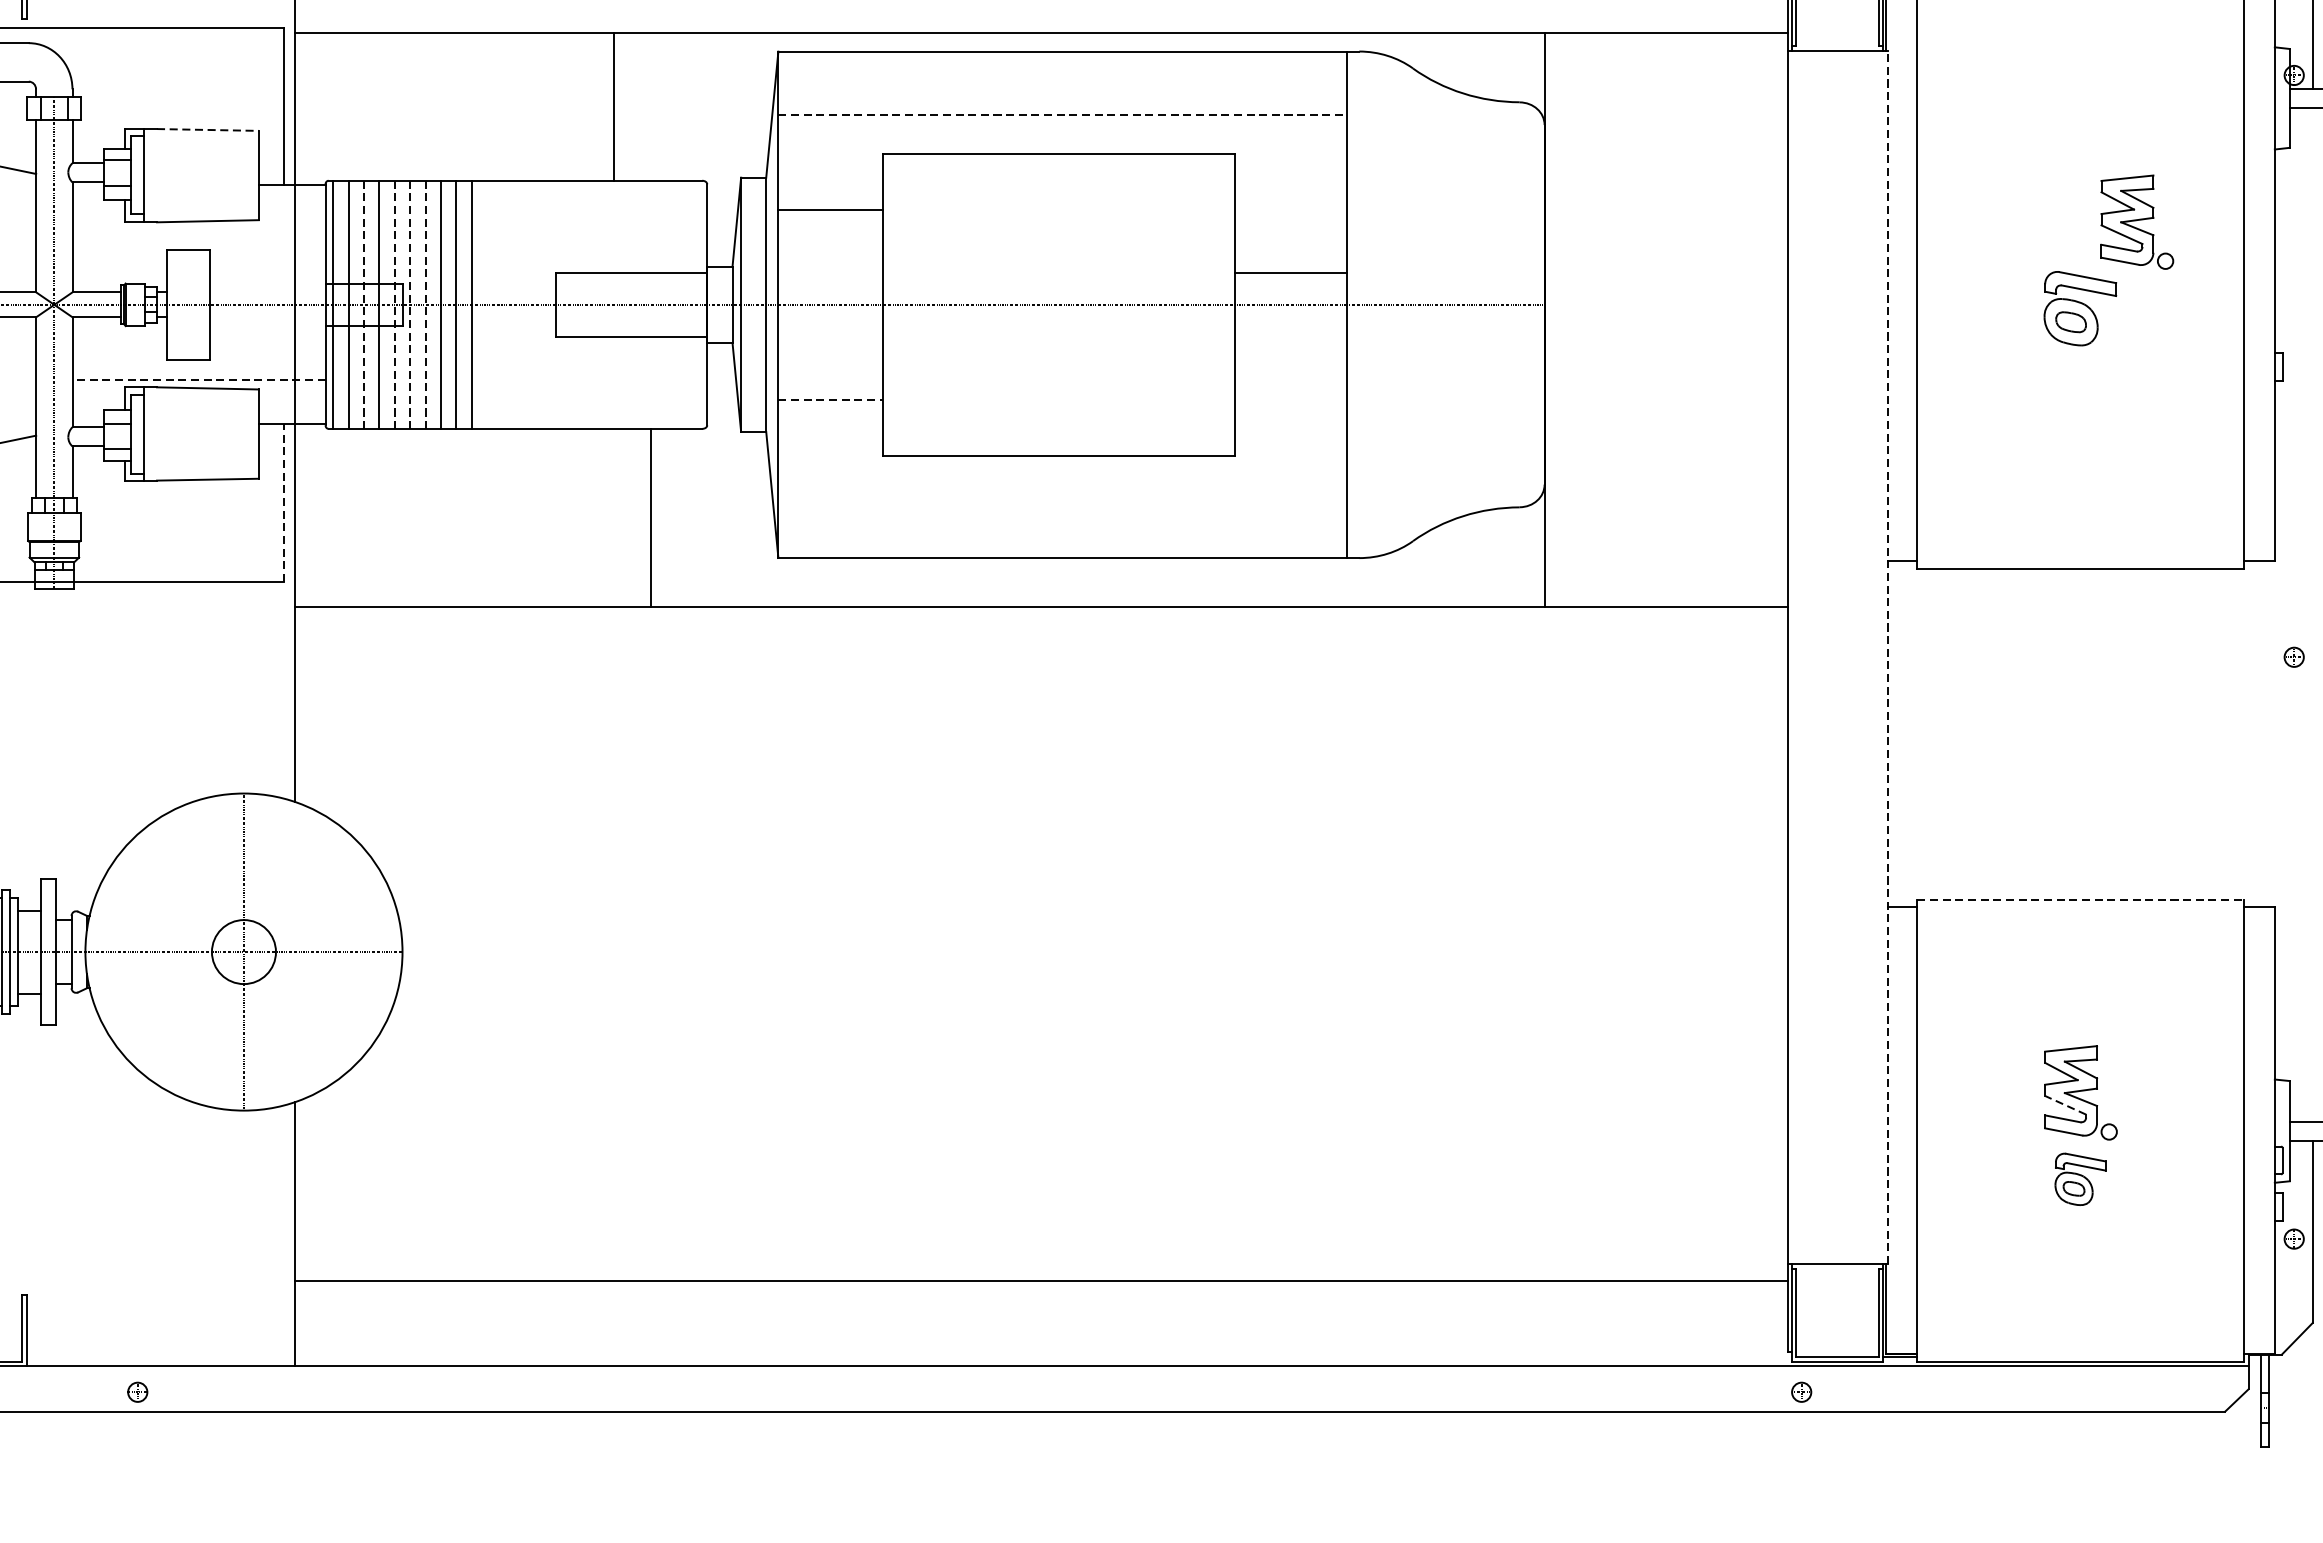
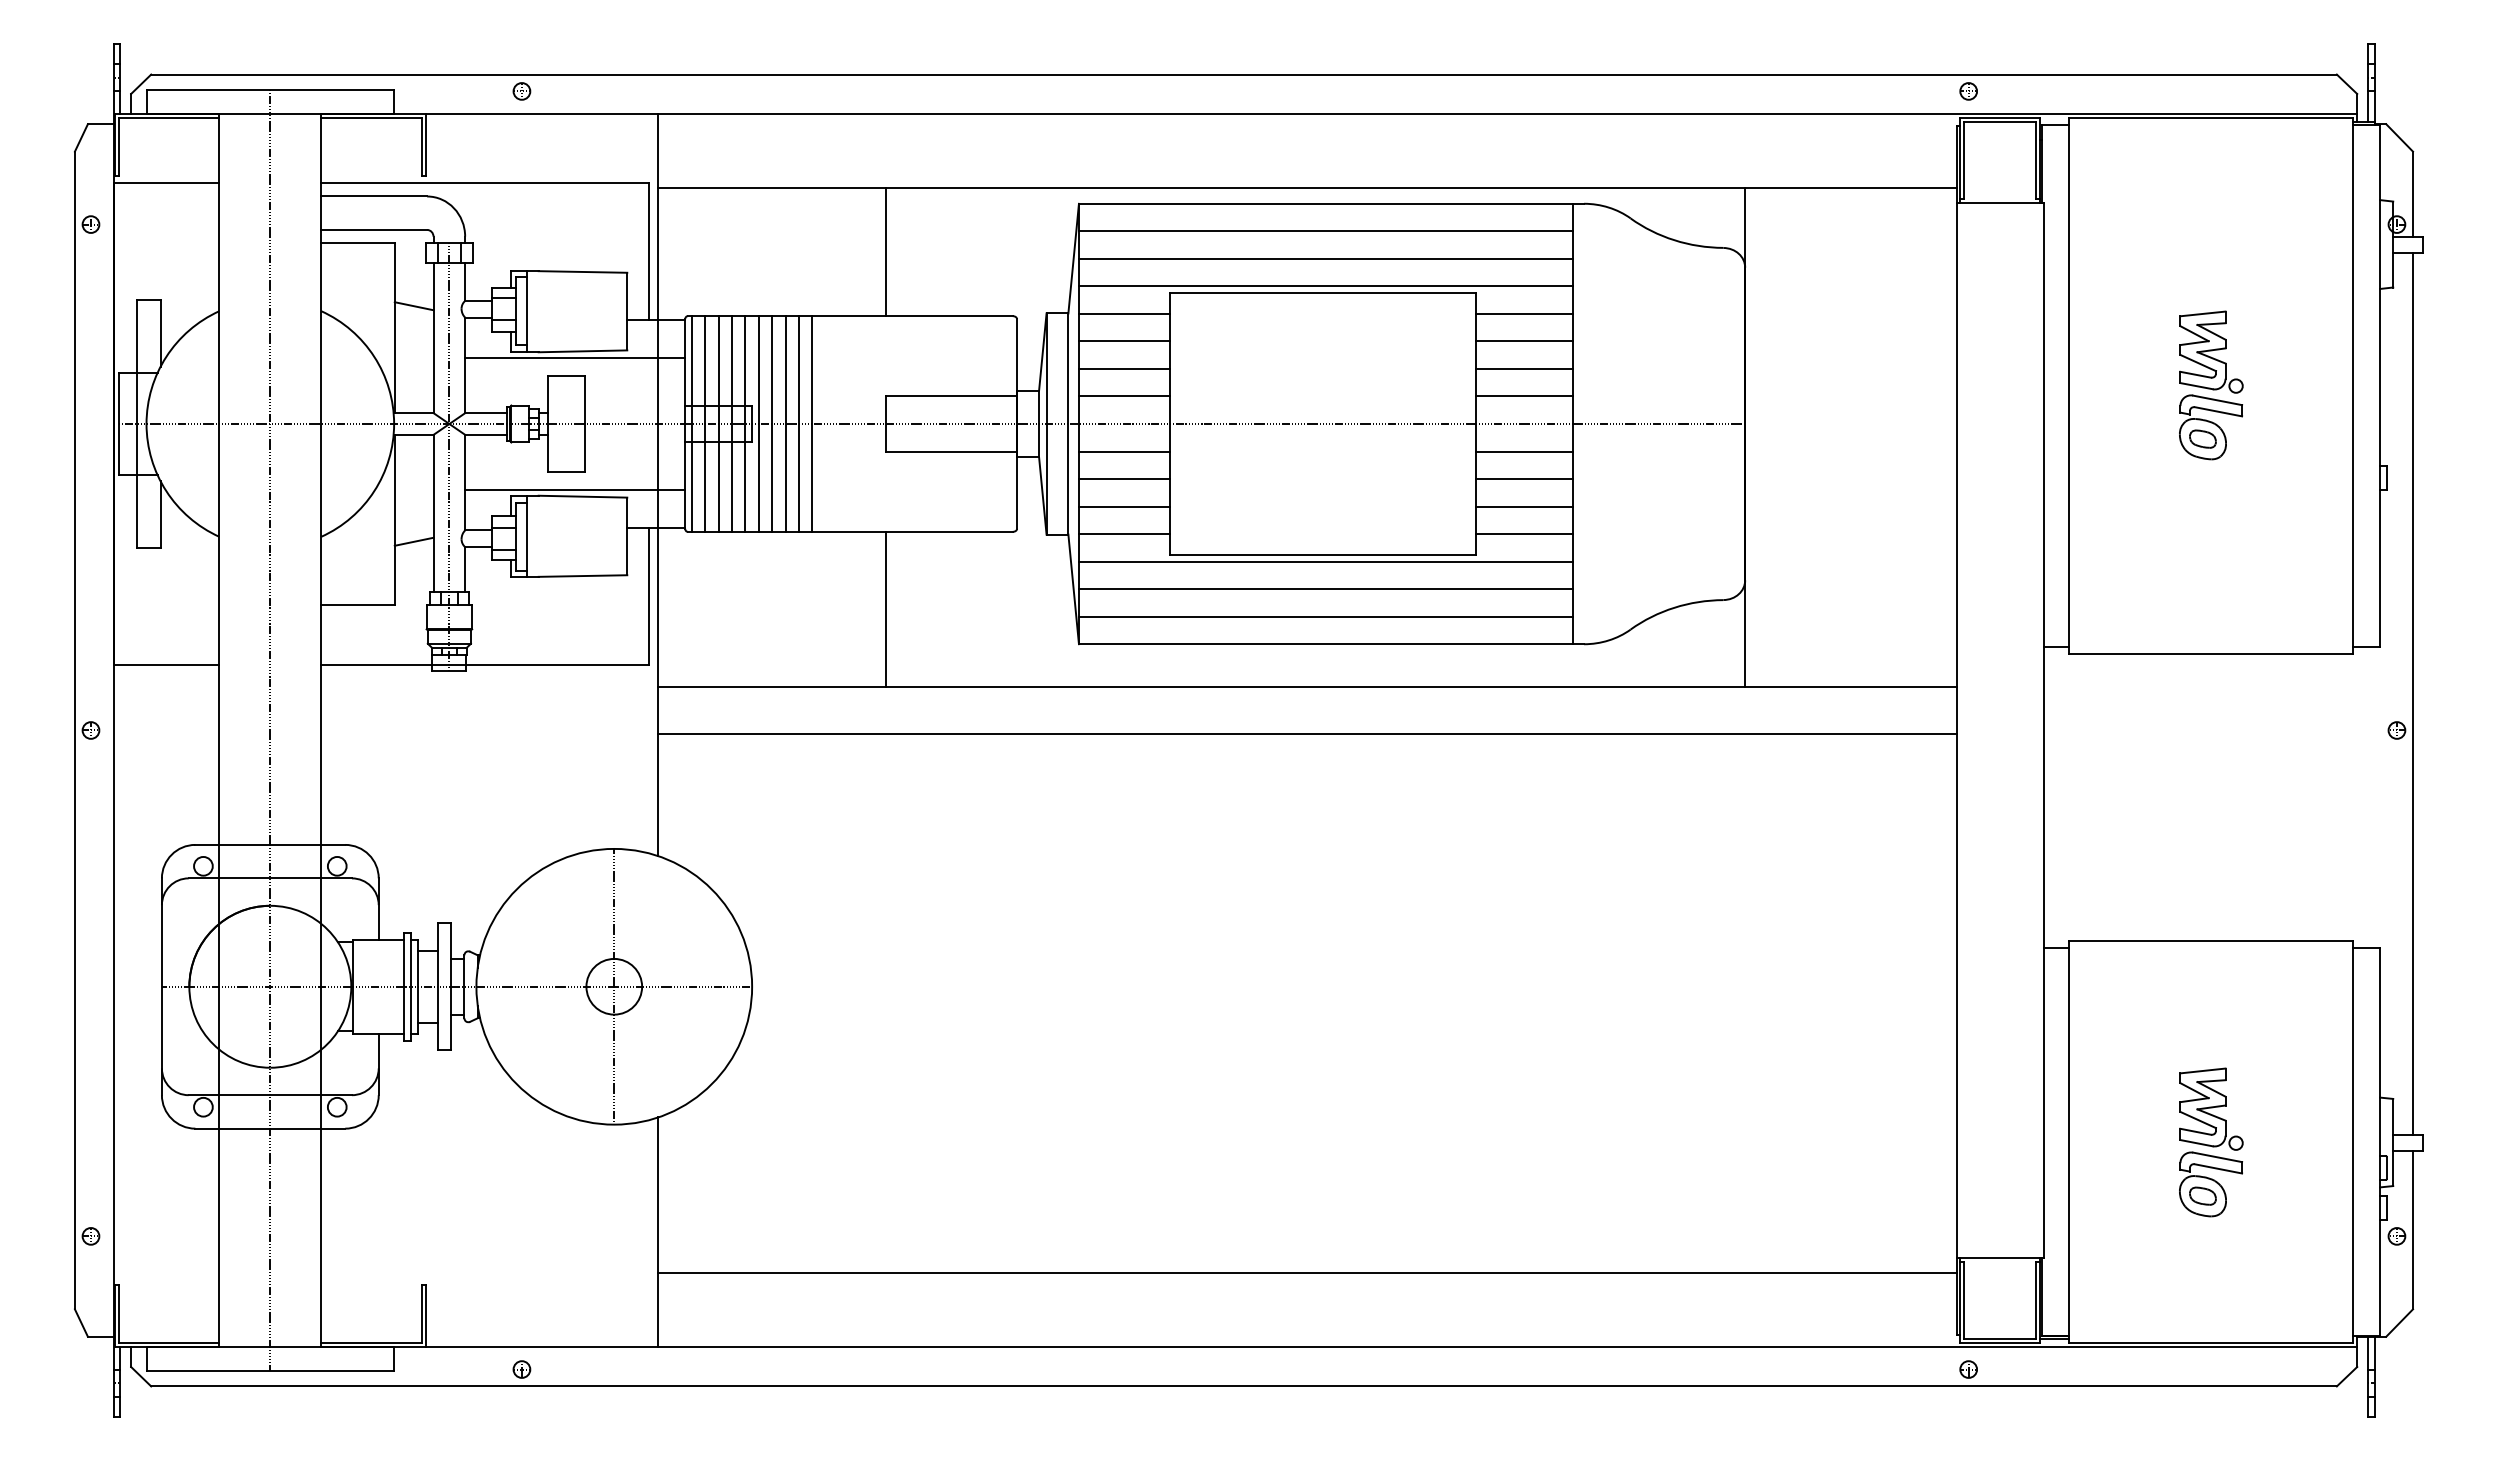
line: (1061, 83) -> (1325, 231), added
line: (613, 106) -> (885, 251), moved
line: (1063, 114) -> (1326, 258), dashed -> solid
line: (208, 129) -> (583, 271), dashed -> solid
line: (1061, 146) -> (1325, 286), added
line: (830, 178) -> (1124, 314), added
line: (1290, 178) -> (1524, 314), added
line: (1290, 209) -> (1524, 341), added
part: (2137, 221) -> (2211, 351), moved
line: (199, 229) -> (575, 358), added
line: (830, 242) -> (1124, 369), added
line: (1290, 242) -> (1524, 369), added
line: (830, 273) -> (1124, 396), added
line: (363, 305) -> (718, 424), dashed -> solid
line: (394, 305) -> (745, 424), dashed -> solid
line: (409, 305) -> (758, 424), dashed -> solid
line: (425, 305) -> (772, 424), dashed -> solid
line: (830, 336) -> (1124, 451), added
line: (1290, 336) -> (1524, 451), added
line: (830, 368) -> (1124, 479), added
line: (1290, 368) -> (1524, 479), added
line: (198, 380) -> (574, 489), dashed -> solid
line: (830, 399) -> (1124, 506), dashed -> solid
line: (1290, 399) -> (1524, 506), added
line: (830, 431) -> (1124, 534), added
line: (1290, 431) -> (1524, 534), added
line: (1061, 462) -> (1325, 561), added
line: (1061, 495) -> (1325, 589), added
line: (284, 502) -> (649, 595), dashed -> solid
line: (650, 518) -> (885, 609), moved
line: (1061, 526) -> (1325, 616), added
line: (2313, 614) -> (2413, 693), added
line: (1887, 657) -> (2043, 730), dashed -> solid
line: (1041, 660) -> (1307, 733), added
line: (2080, 899) -> (2211, 941), dashed -> solid
line: (2065, 1105) -> (2198, 1120), dashed -> solid
part: (2080, 1179) -> (2211, 1184), size x1.43

